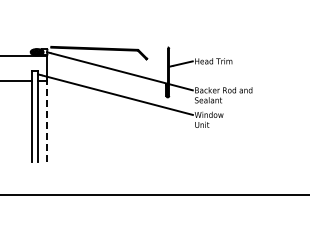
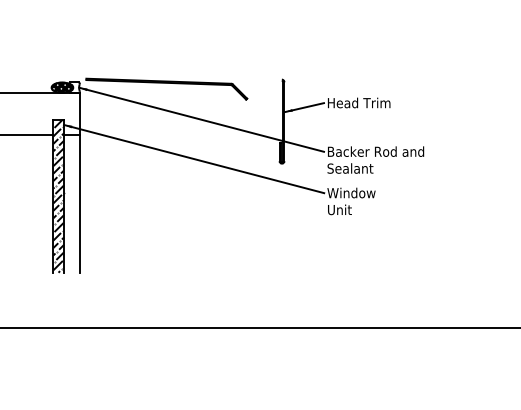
hatch: (34, 116) -> (57, 195), added
line: (47, 121) -> (79, 204), dashed -> solid

